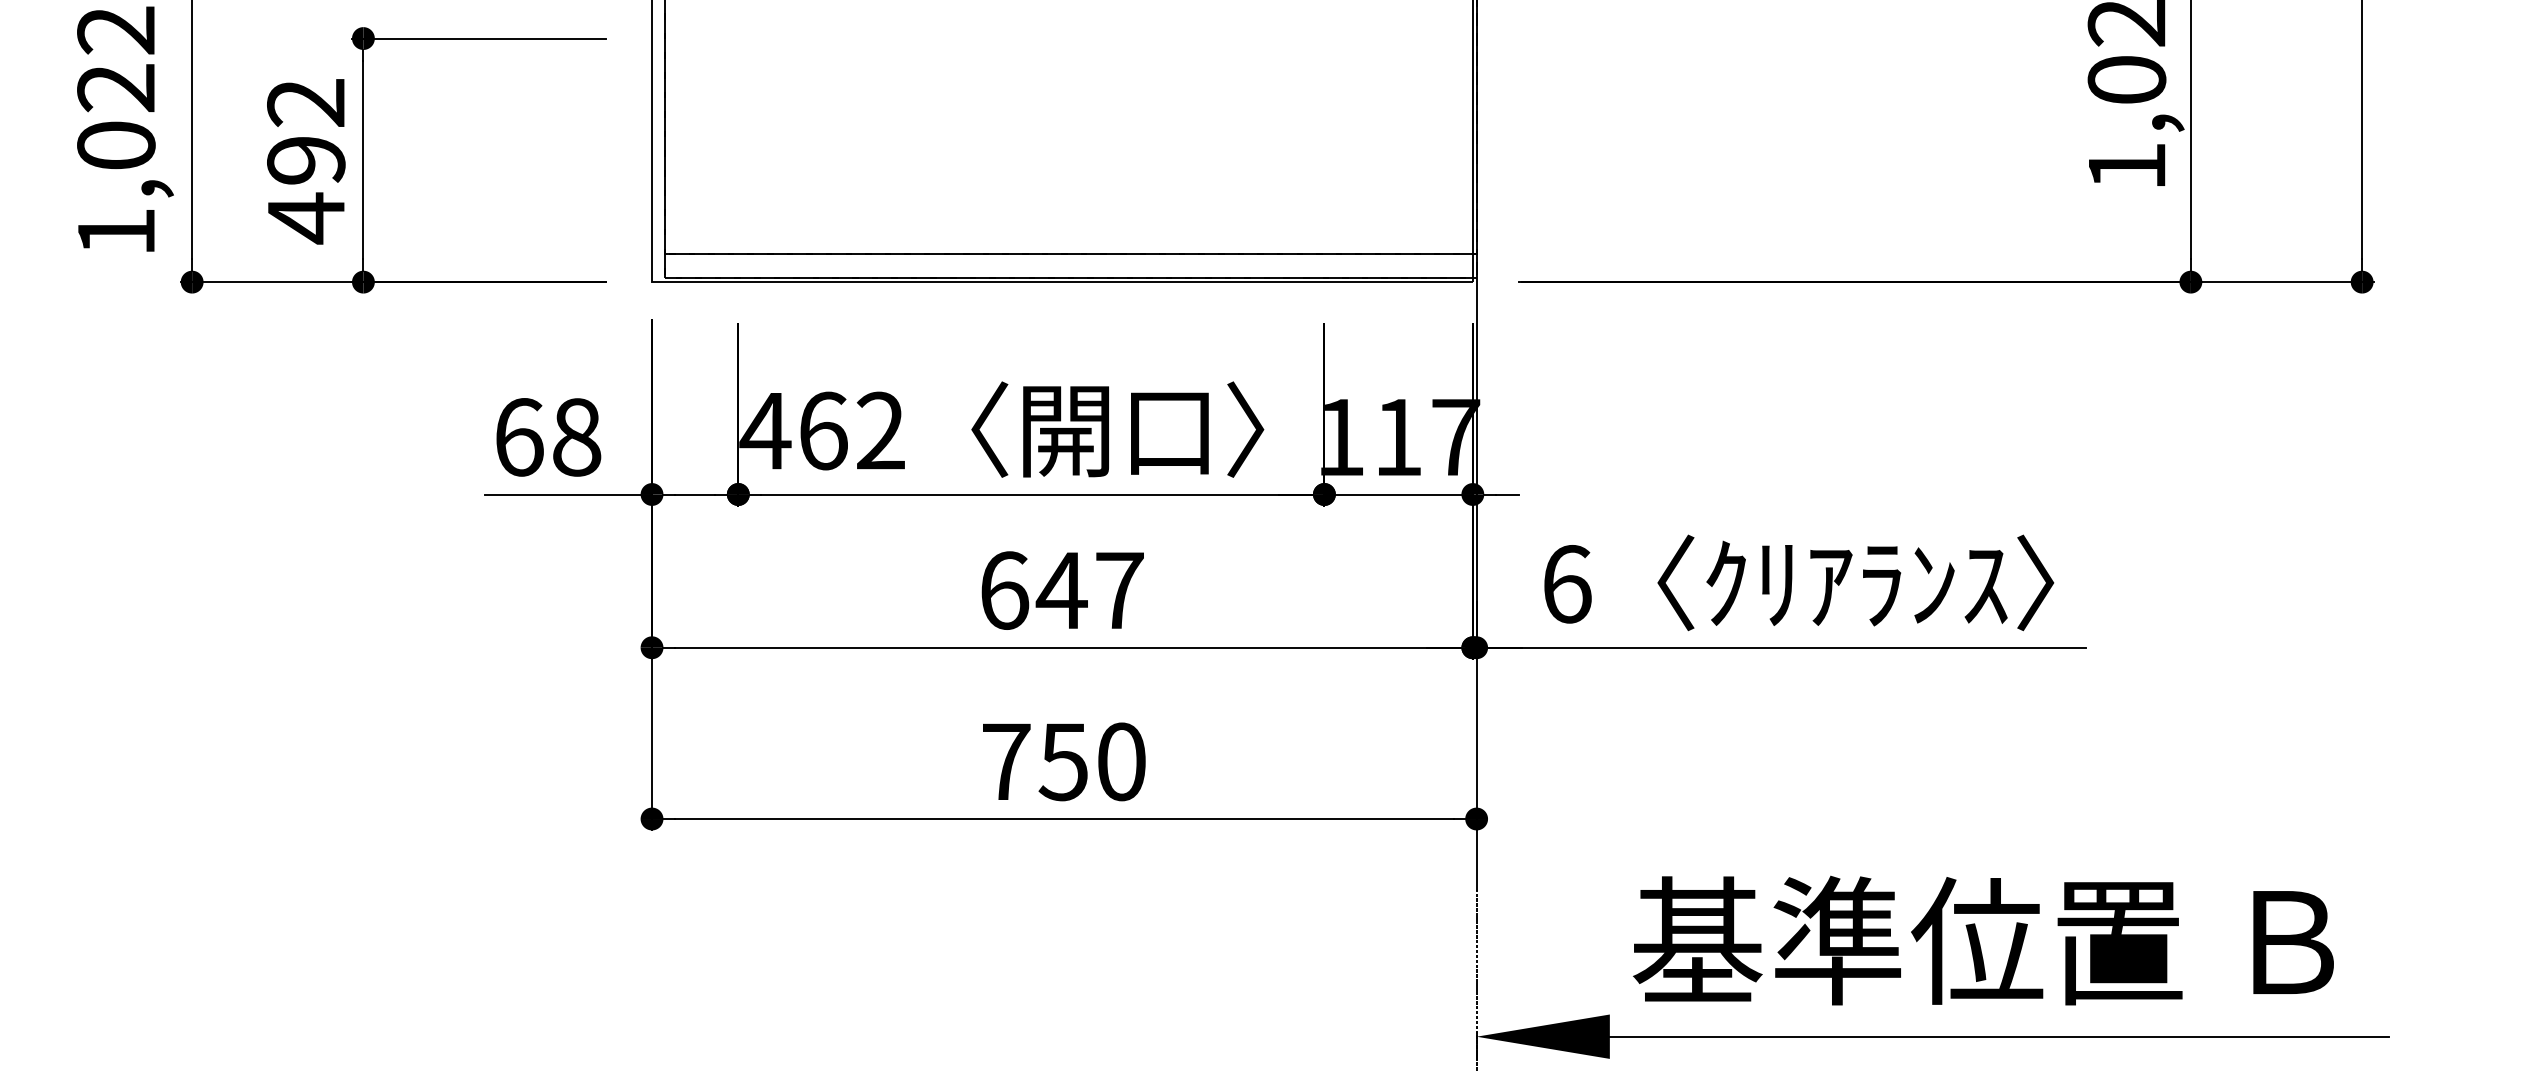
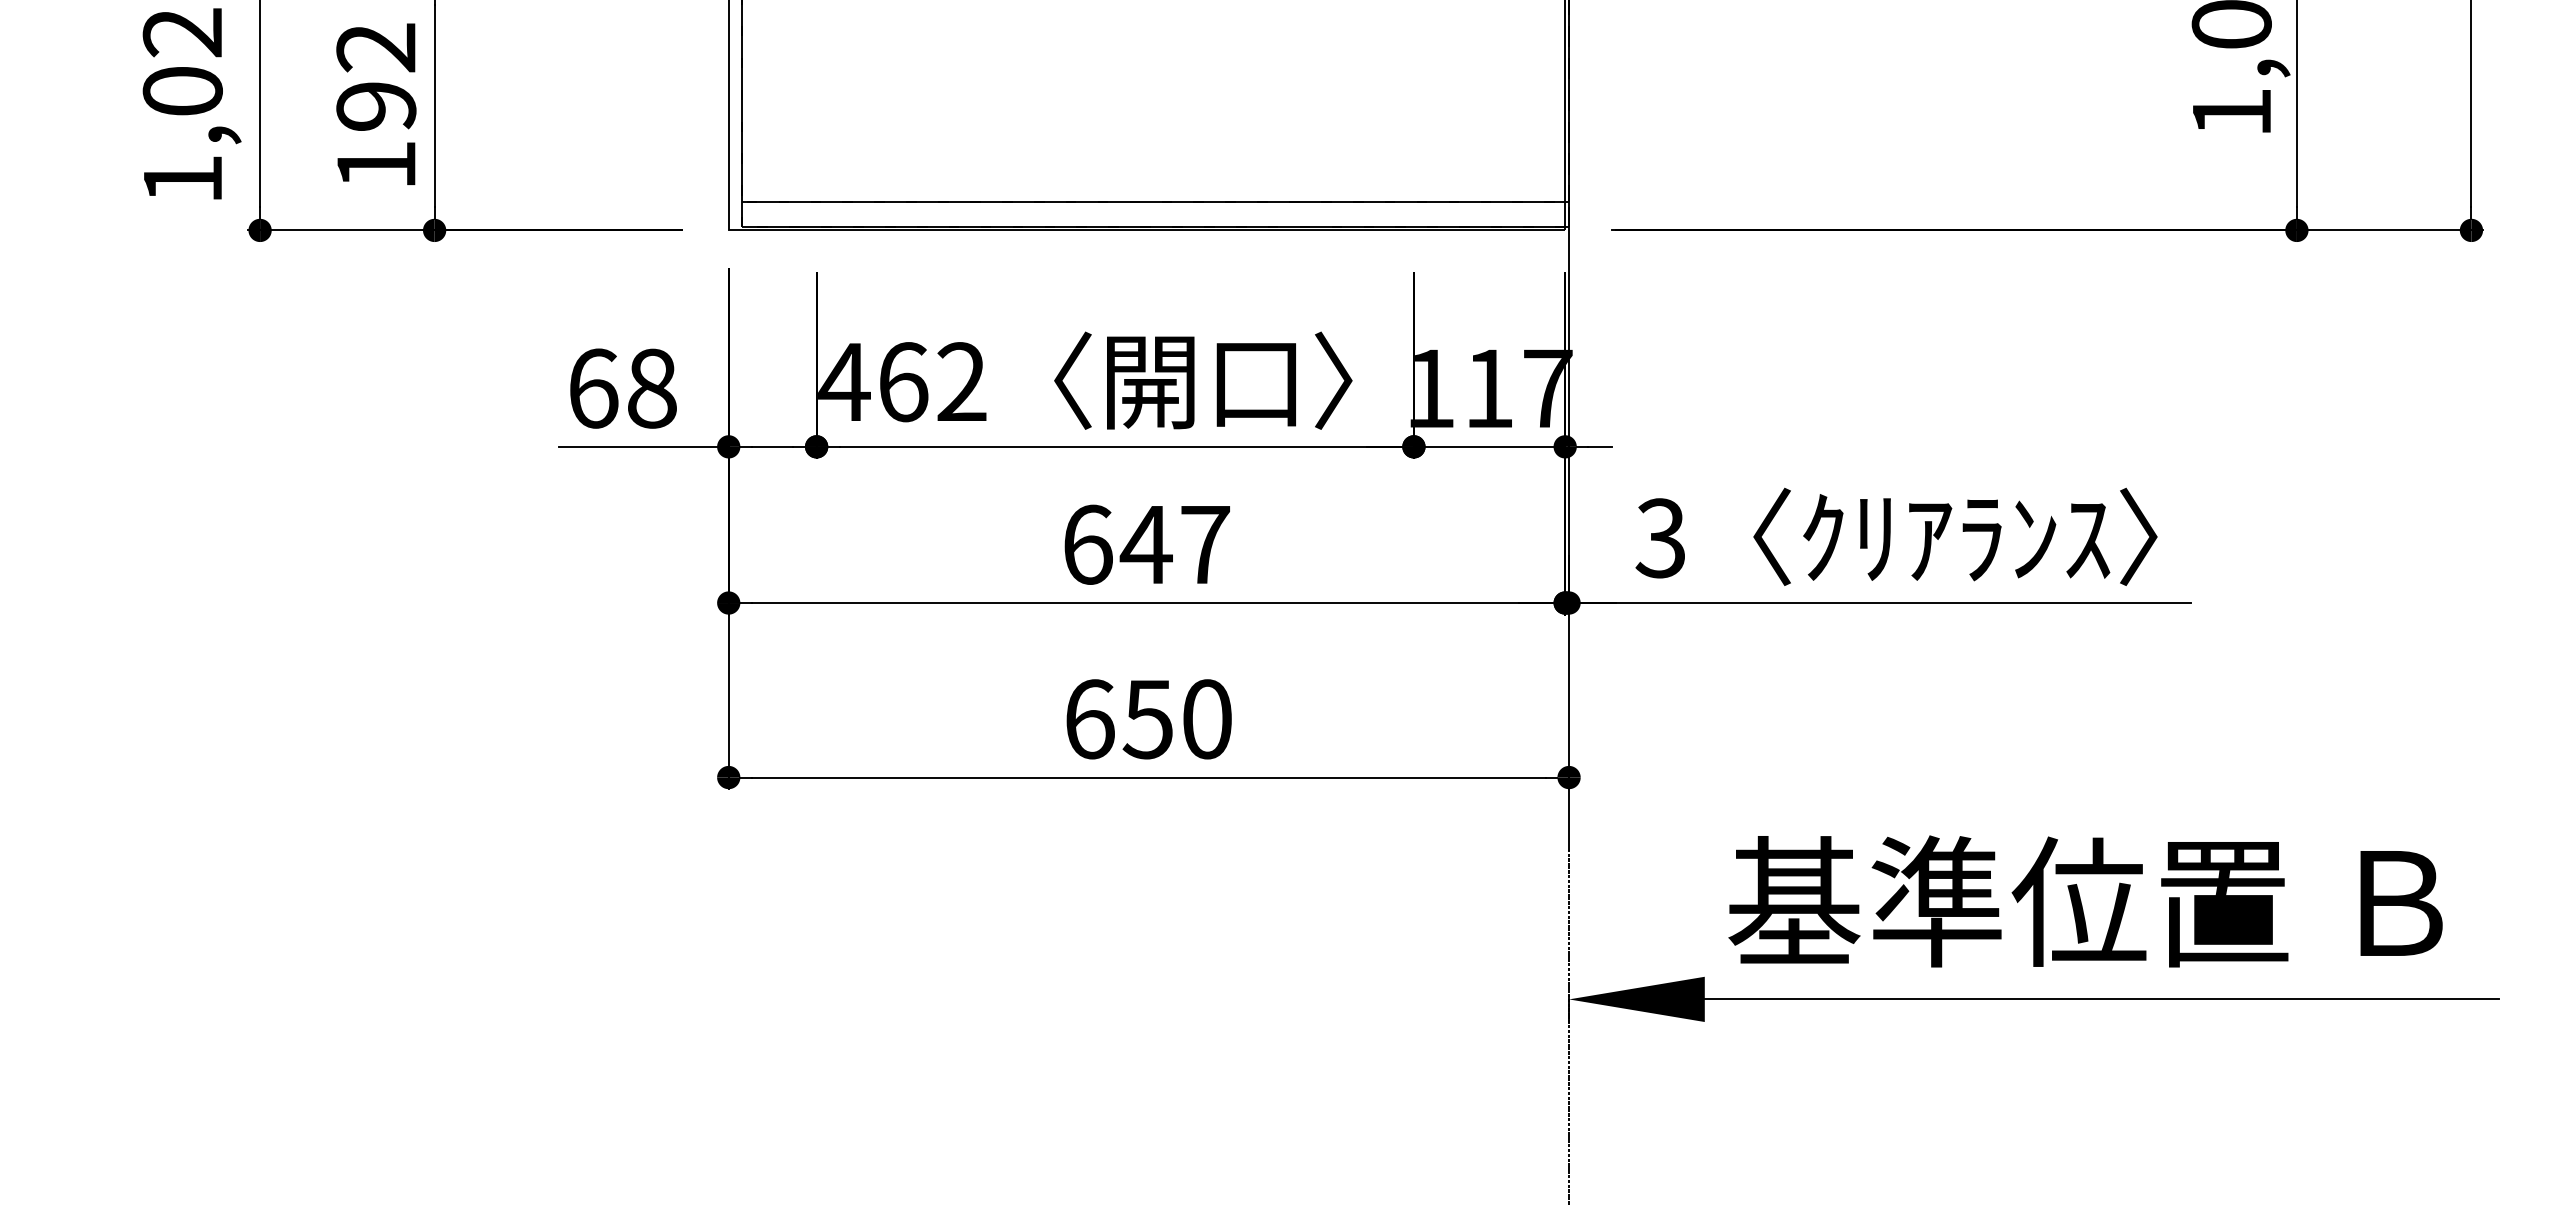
text: (306, 218) -> (376, 165), 492 -> 192
text: (1566, 584) -> (1660, 538), 6 -> 3
text: (1007, 762) -> (1090, 719), 750 -> 650

